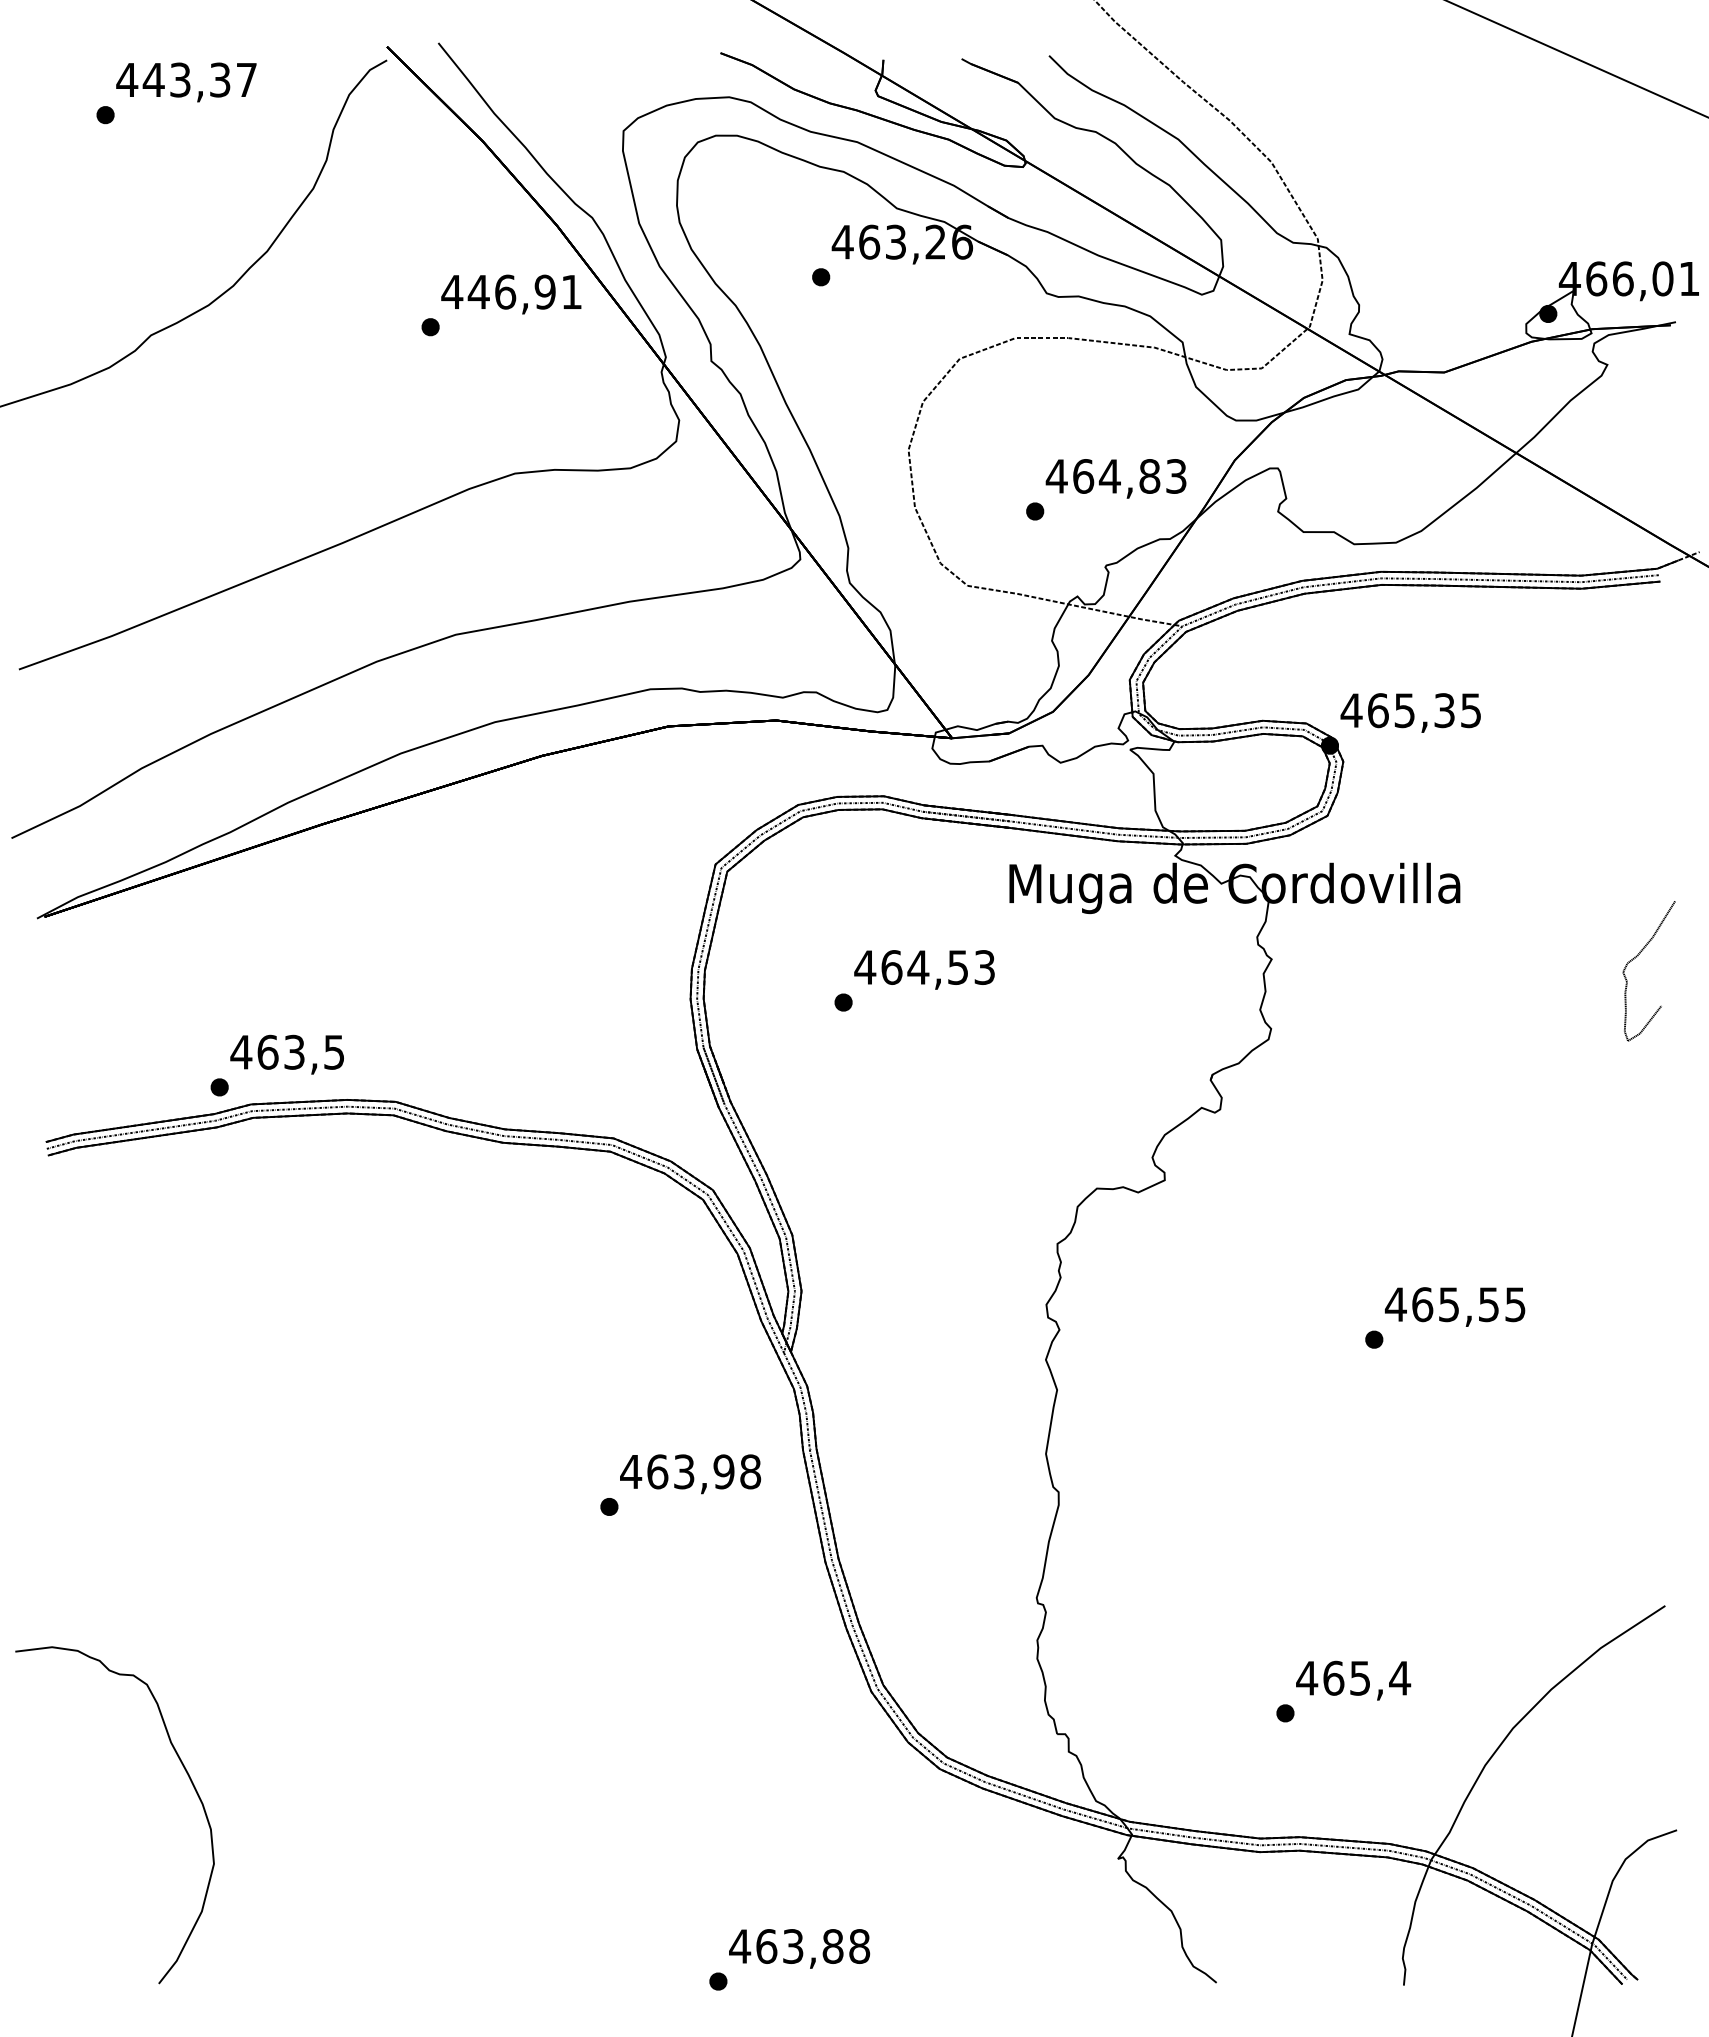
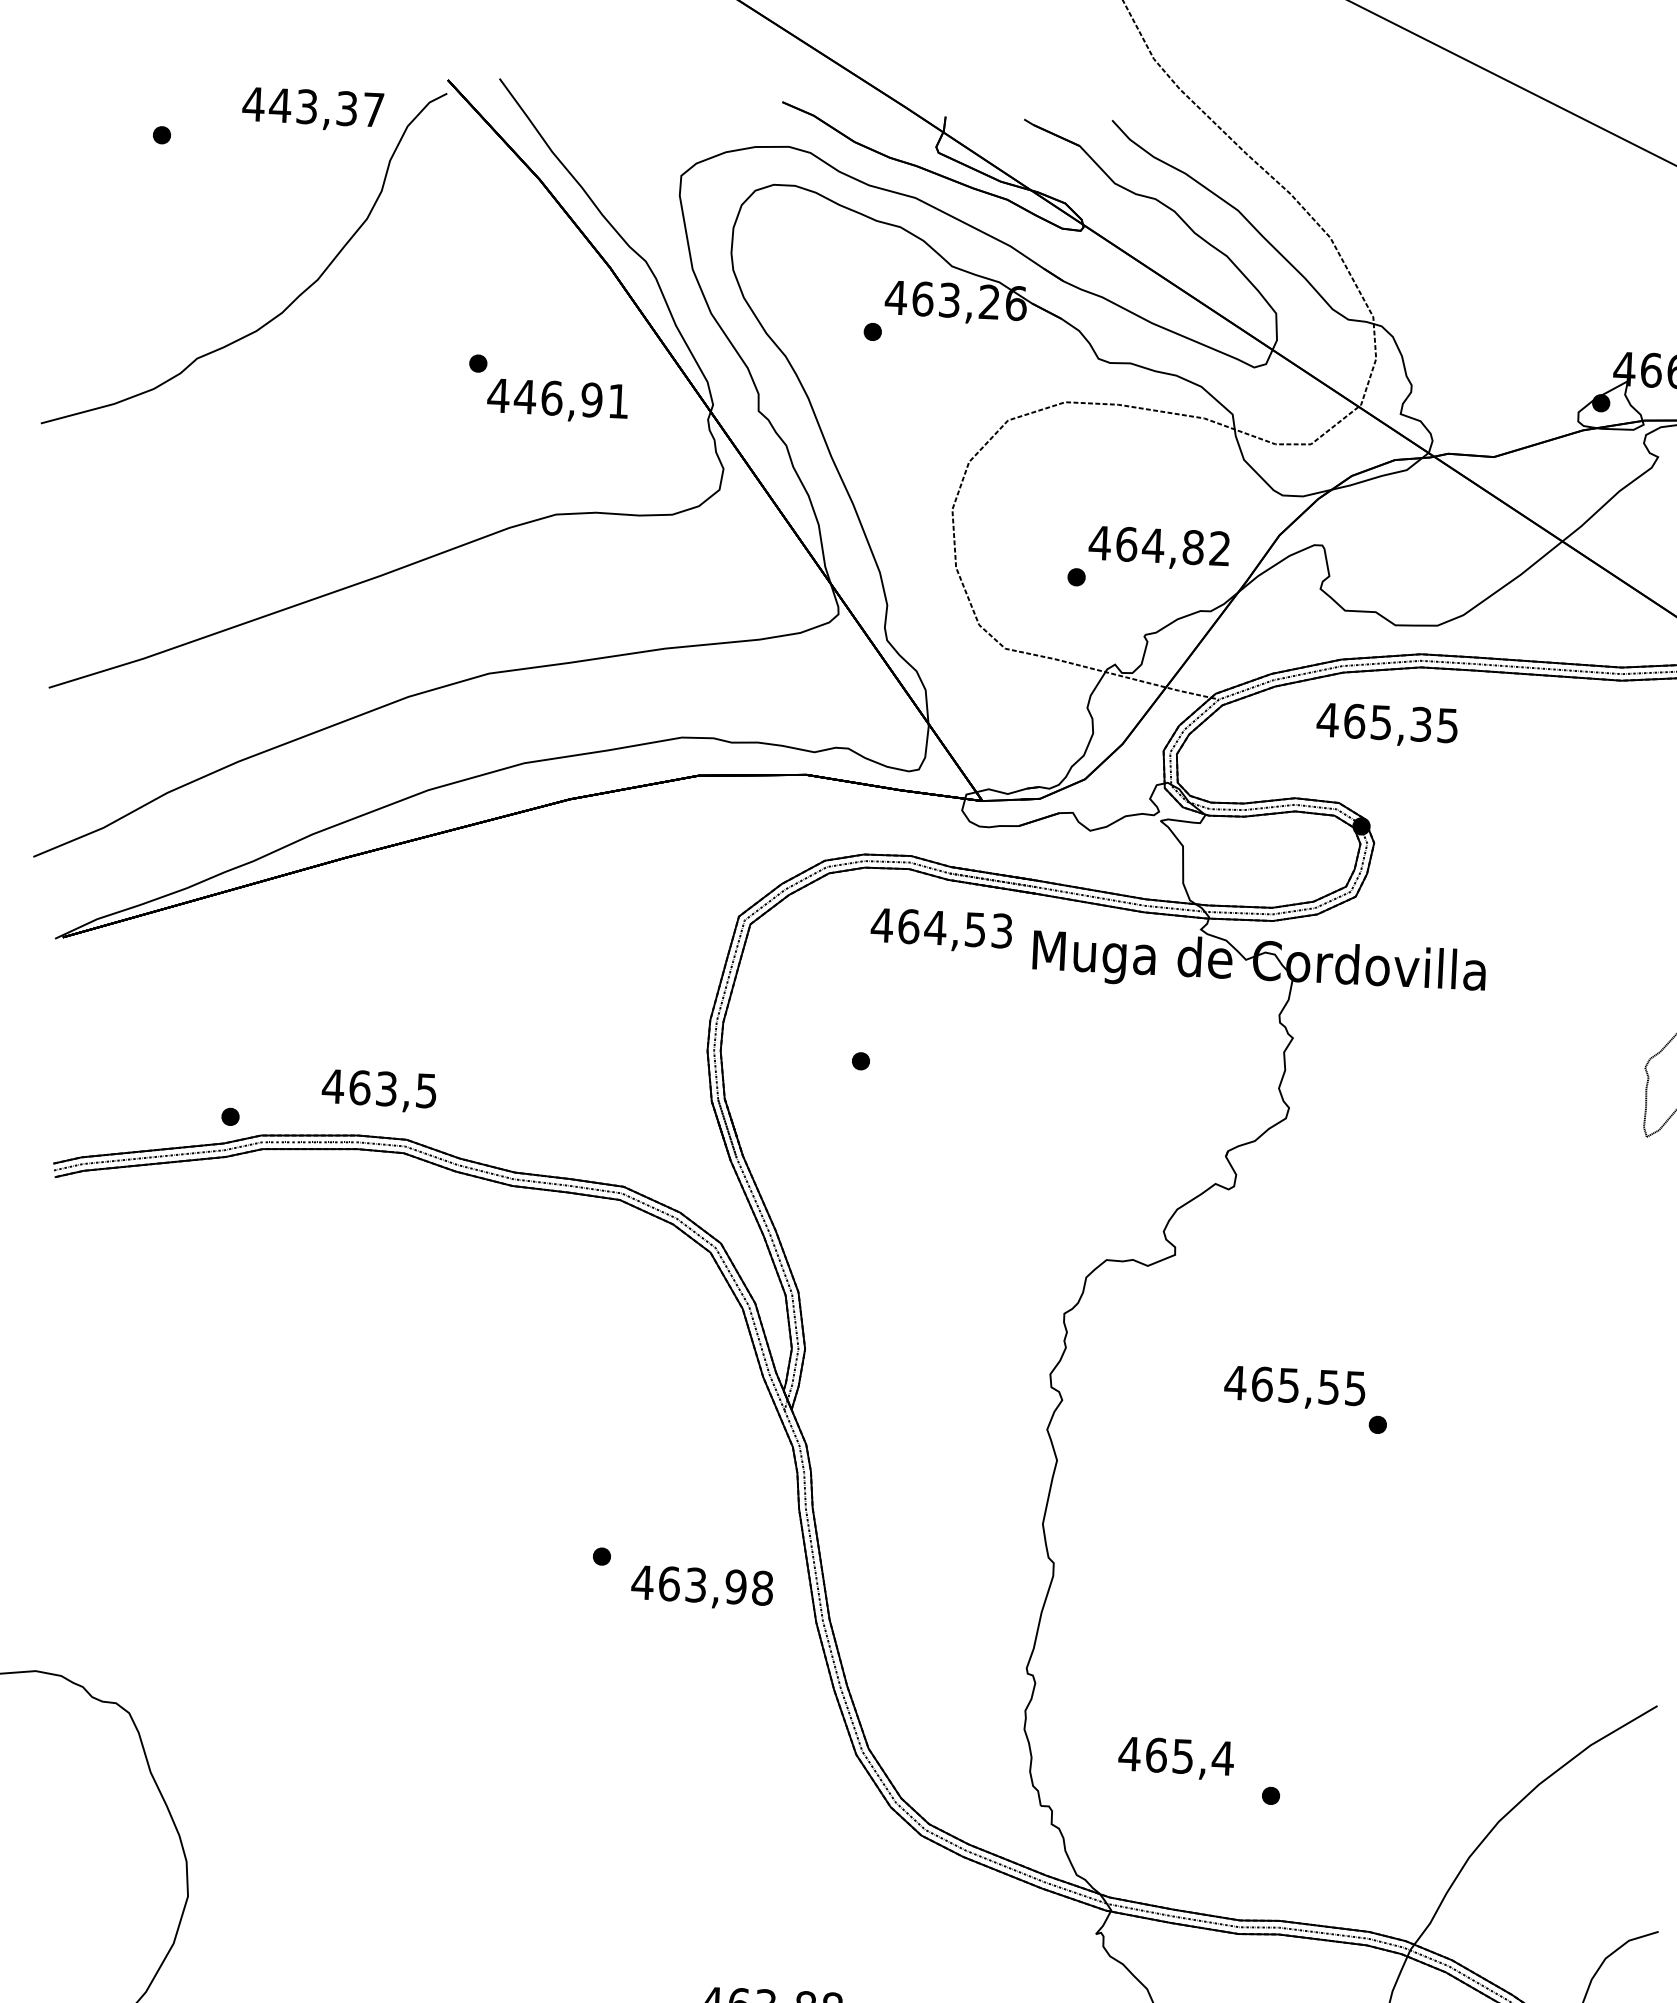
text: (186, 82) -> (313, 109), moved
text: (511, 294) -> (557, 400), moved
text: (1176, 476) -> (1220, 548), 464,83 -> 464,82
text: (1410, 712) -> (1386, 724), moved
text: (924, 969) -> (941, 930), moved
text: (286, 1054) -> (378, 1090), moved
text: (1454, 1306) -> (1294, 1387), moved
text: (690, 1474) -> (702, 1588), moved
text: (1353, 1680) -> (1176, 1758), moved

